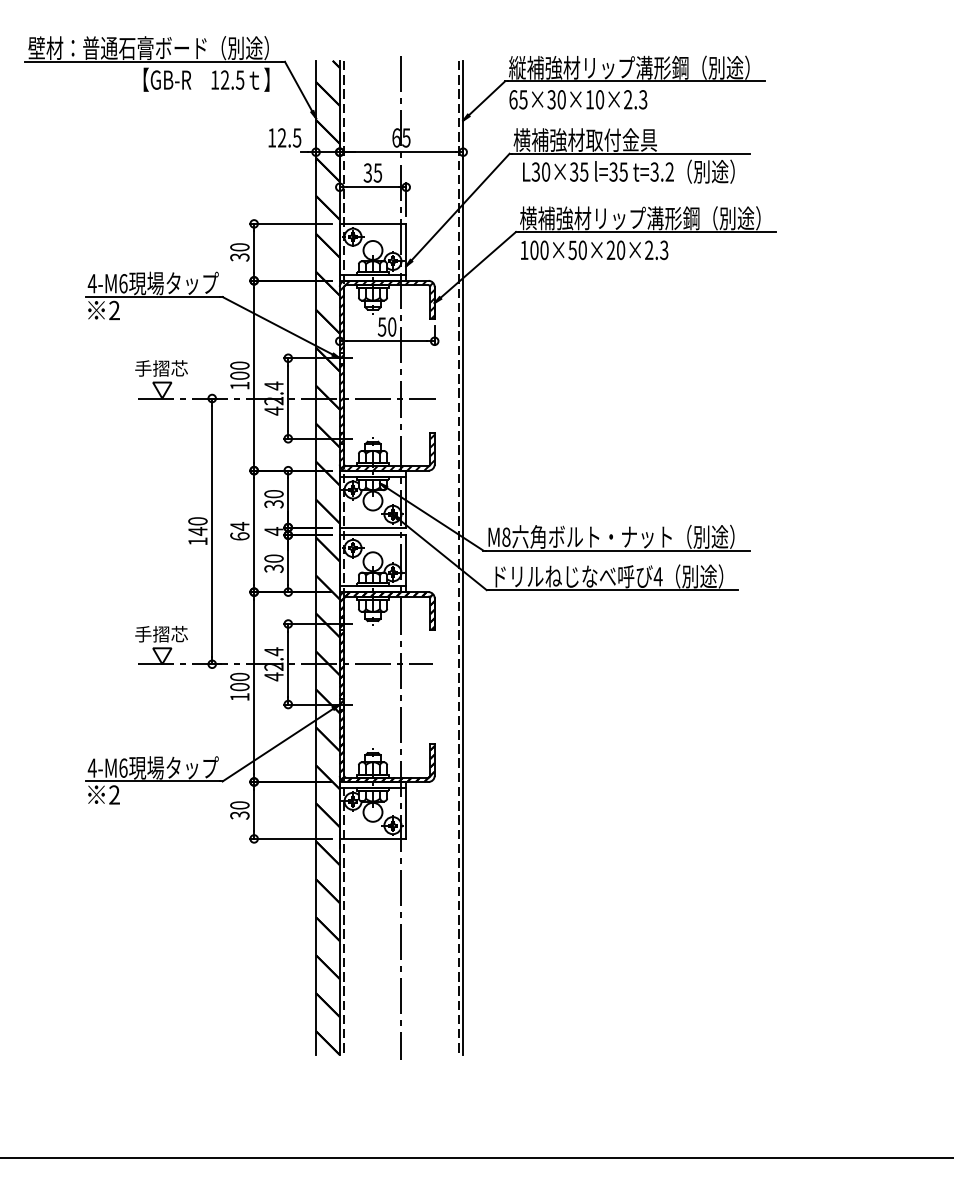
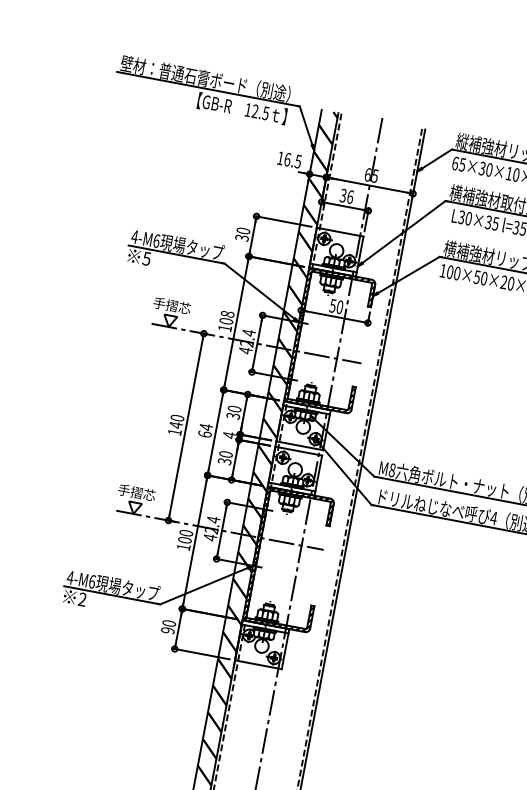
text: (282, 137) -> (287, 159), 12.5 -> 16.5
text: (377, 172) -> (350, 196), 35 -> 36
text: (114, 310) -> (146, 258), 2 -> 5
text: (240, 365) -> (228, 314), 100 -> 108
text: (239, 815) -> (167, 630), 30 -> 90

